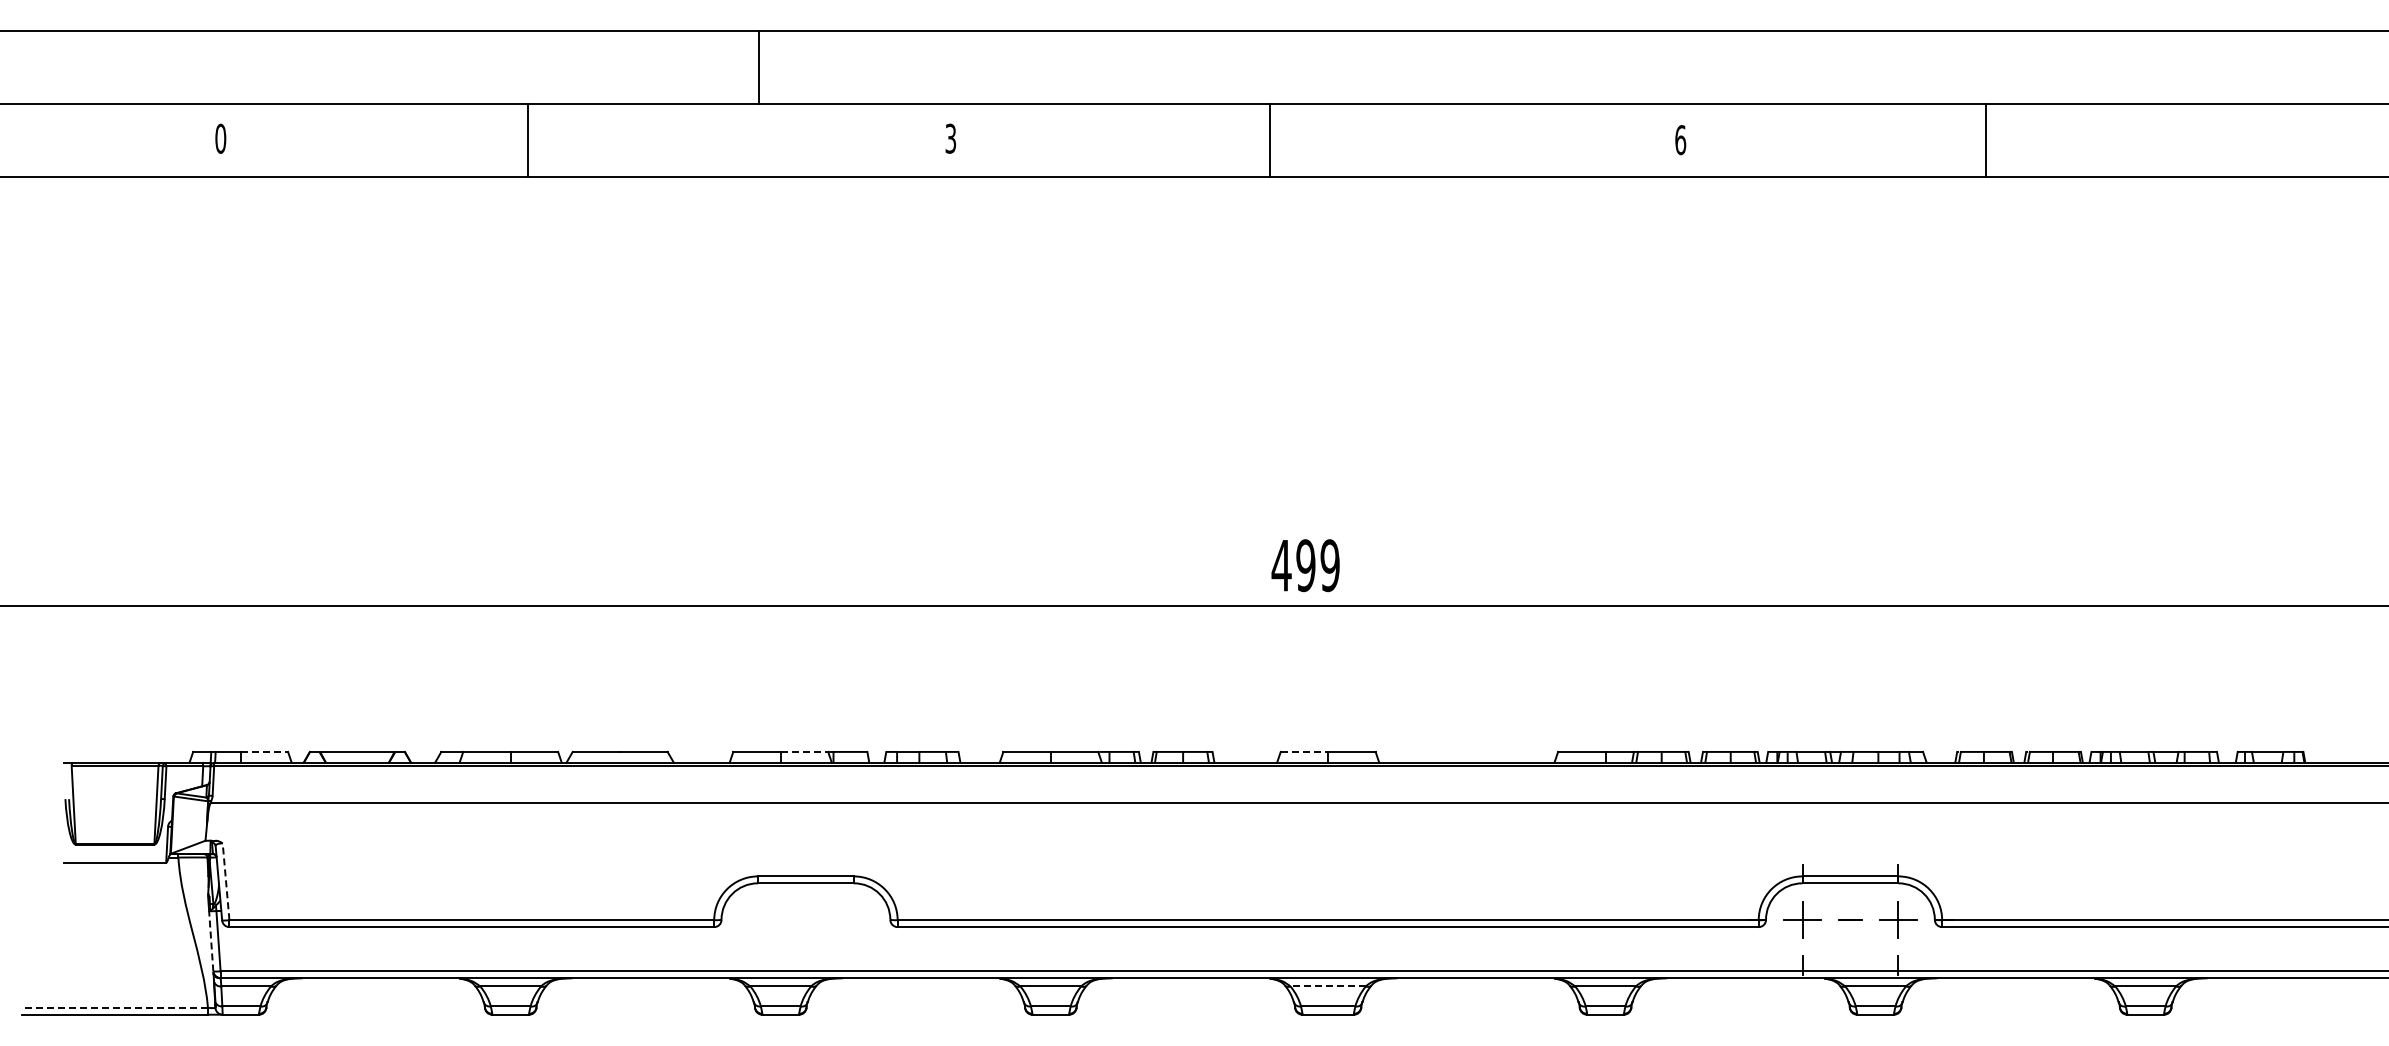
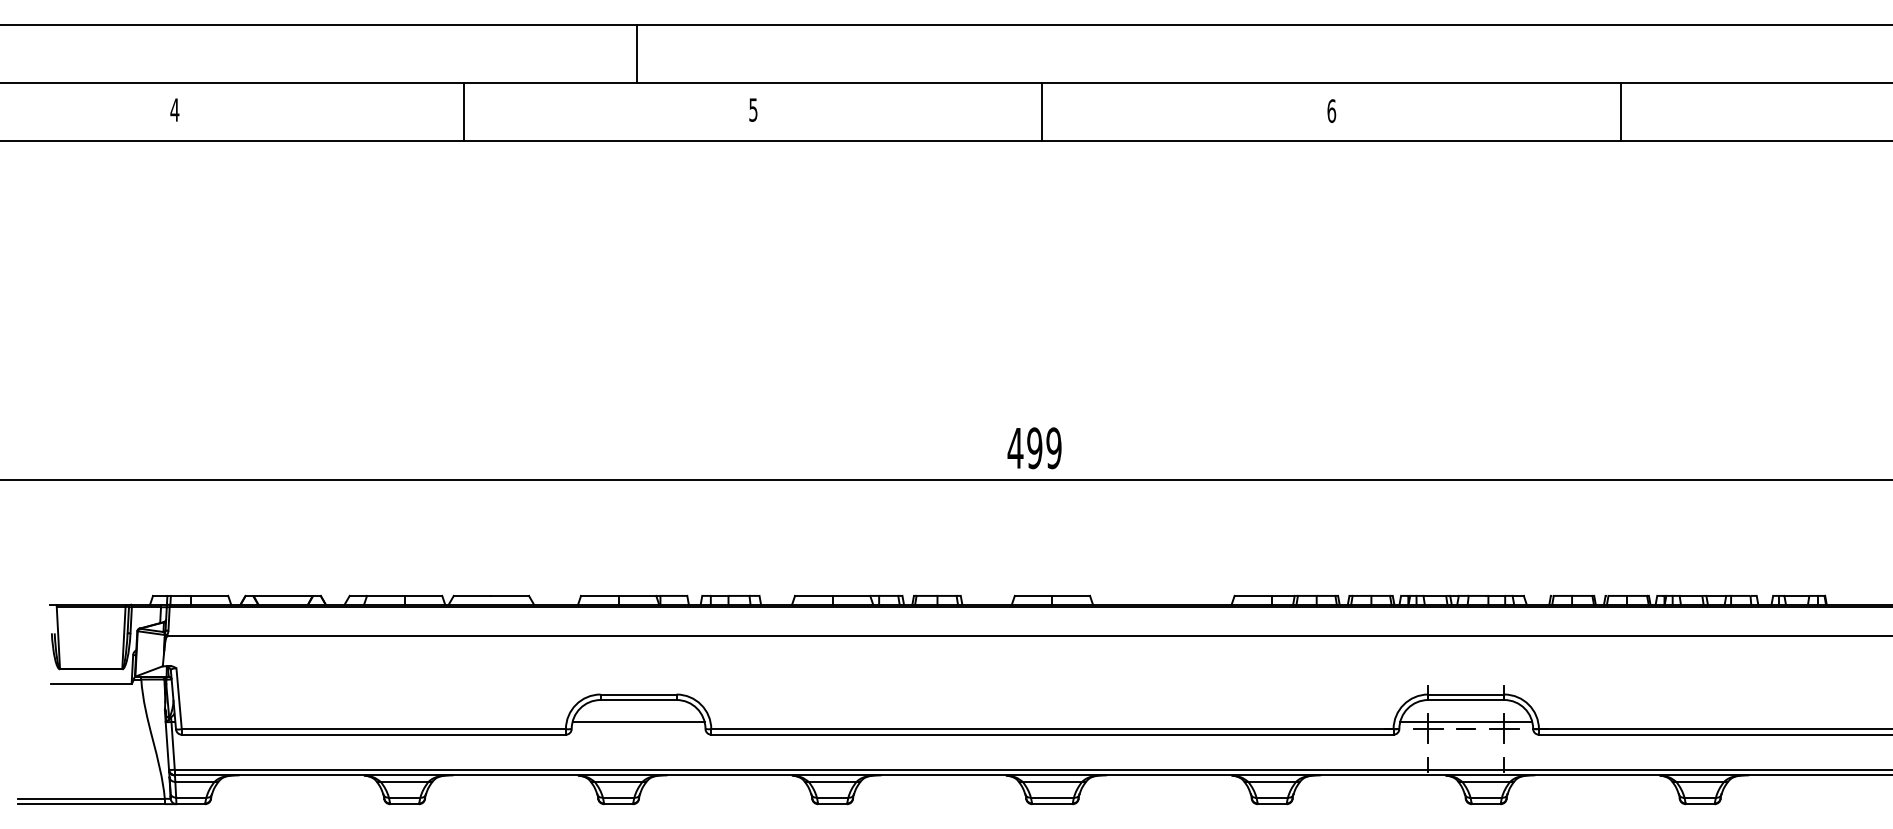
line: (759, 67) -> (637, 53), moved
text: (951, 137) -> (753, 109), 3 -> 5
text: (220, 138) -> (174, 109), 0 -> 4
line: (528, 140) -> (463, 111), moved
line: (1270, 140) -> (1042, 111), moved
line: (1986, 140) -> (1620, 111), moved
line: (264, 751) -> (209, 595), dashed -> solid
line: (804, 751) -> (637, 595), dashed -> solid
line: (1304, 751) -> (1033, 595), dashed -> solid
line: (226, 881) -> (179, 698), dashed -> solid
line: (805, 910) -> (638, 721), added
line: (1850, 910) -> (1466, 721), added
line: (211, 940) -> (167, 745), dashed -> solid
line: (1328, 986) -> (1052, 781), dashed -> solid
line: (115, 1007) -> (91, 798), dashed -> solid

